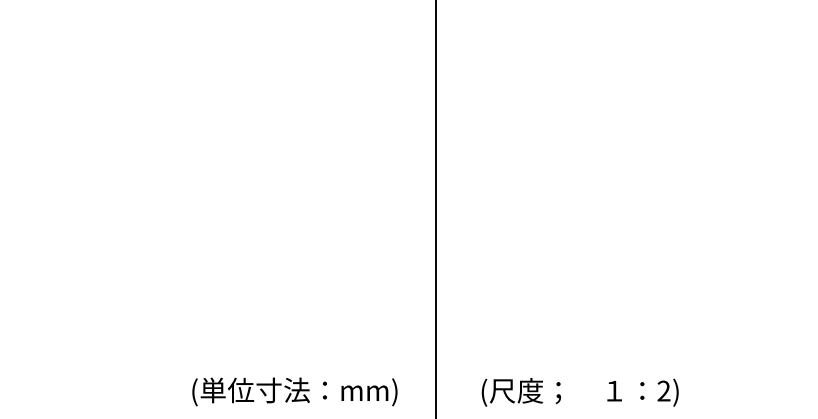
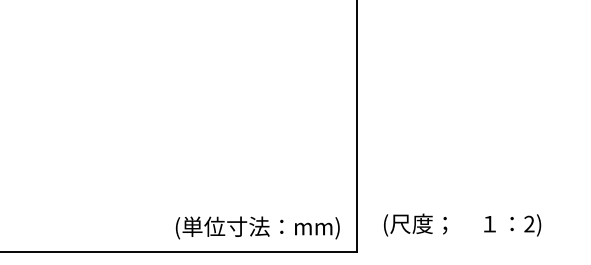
text: (294, 391) -> (257, 227), moved
text: (579, 392) -> (461, 225), moved

